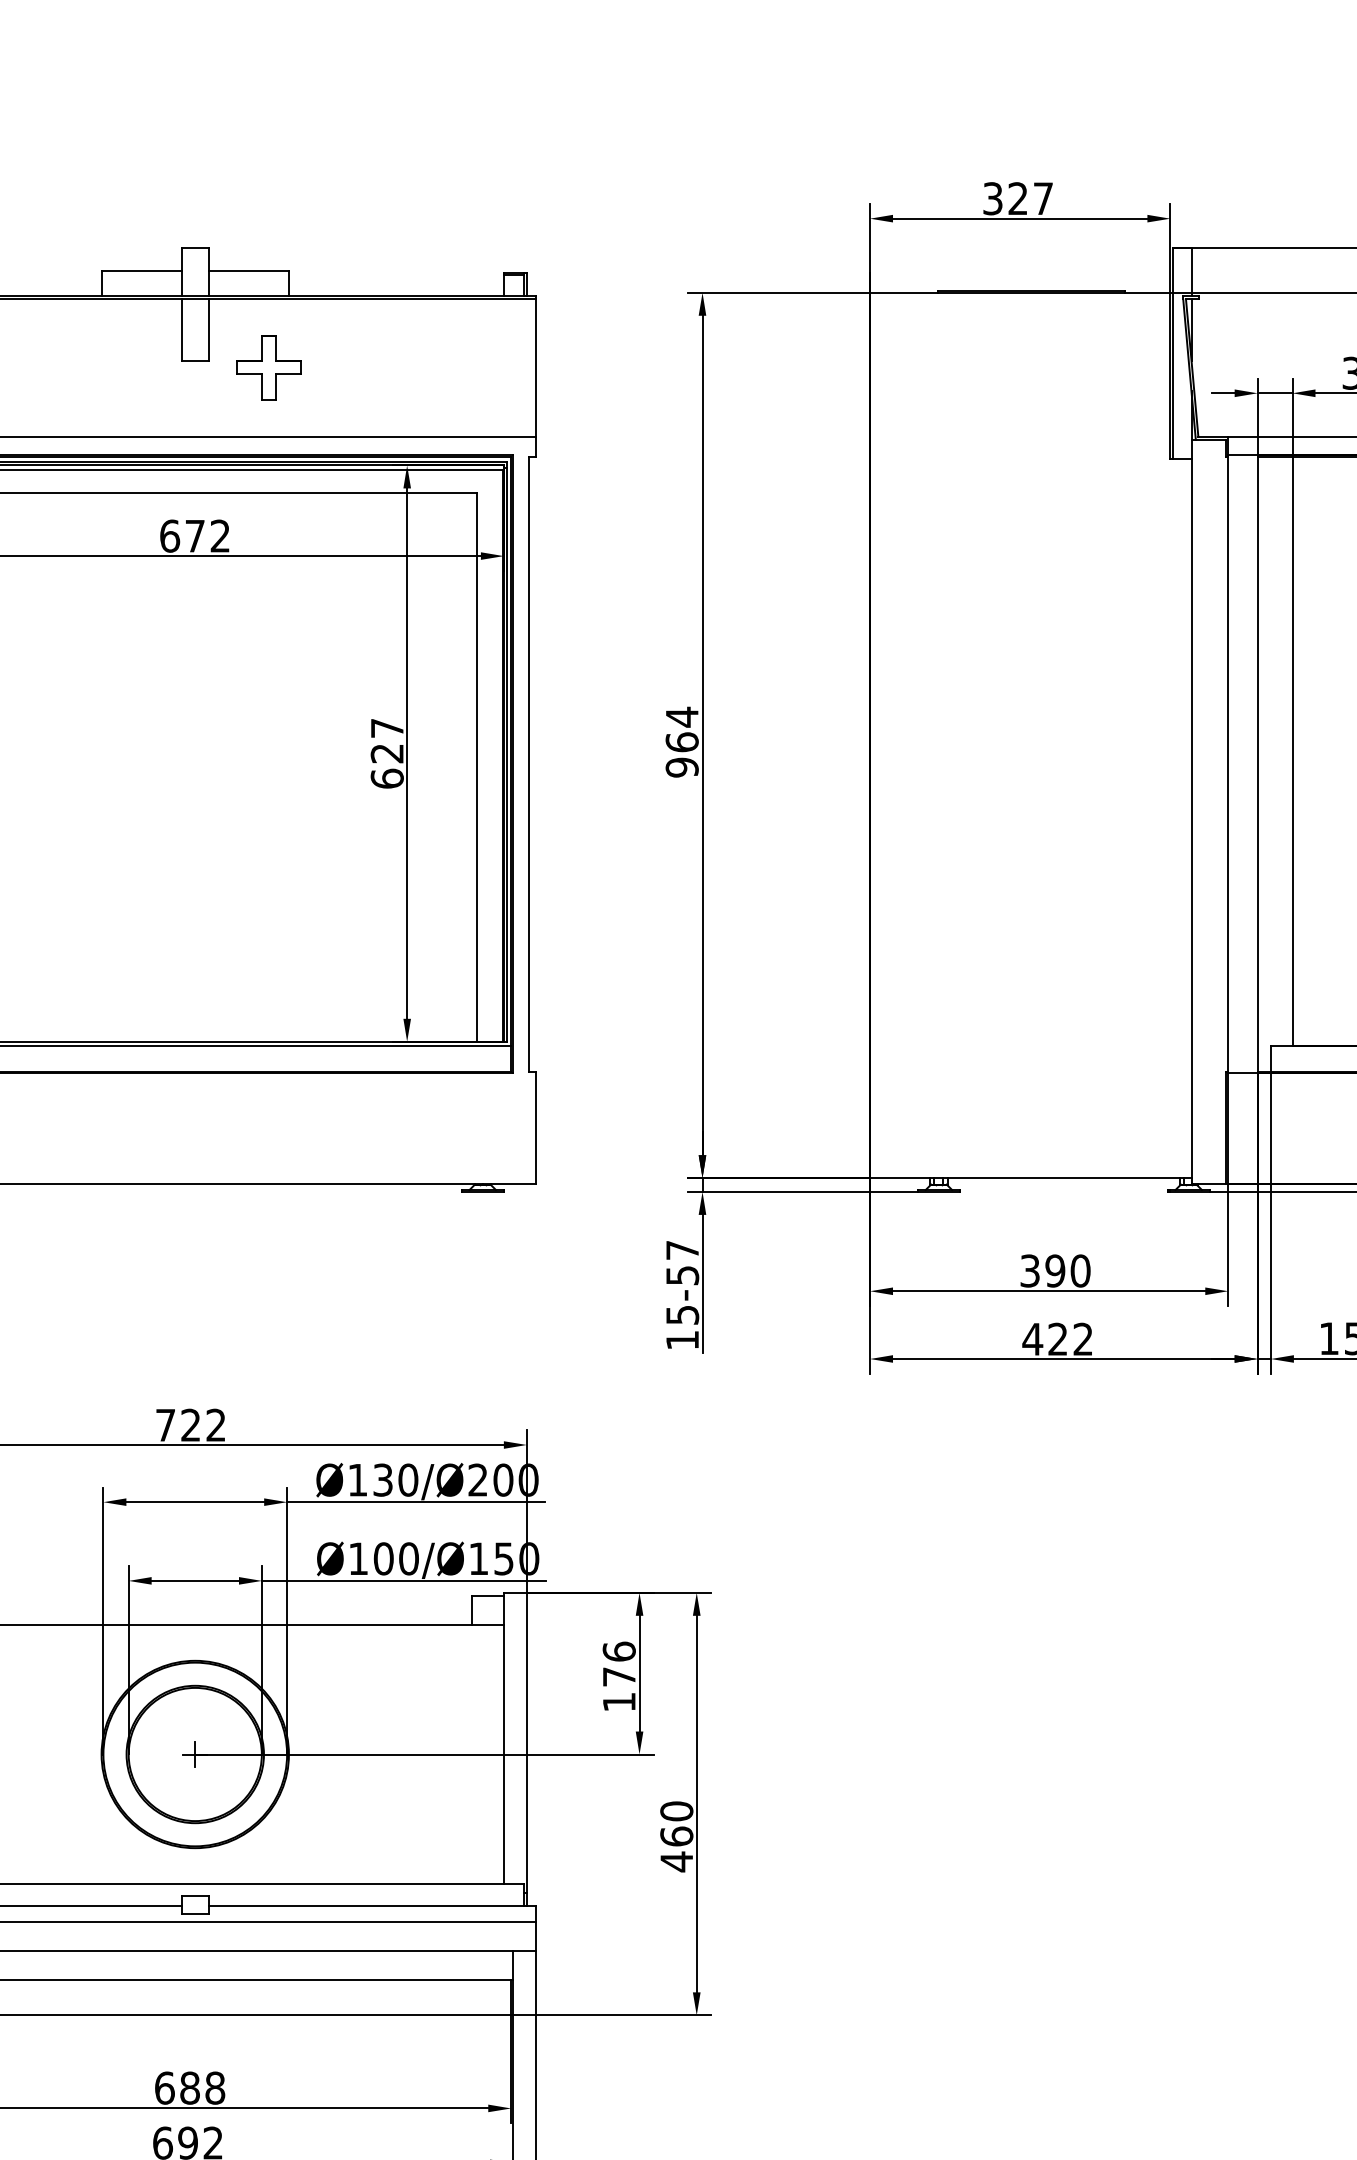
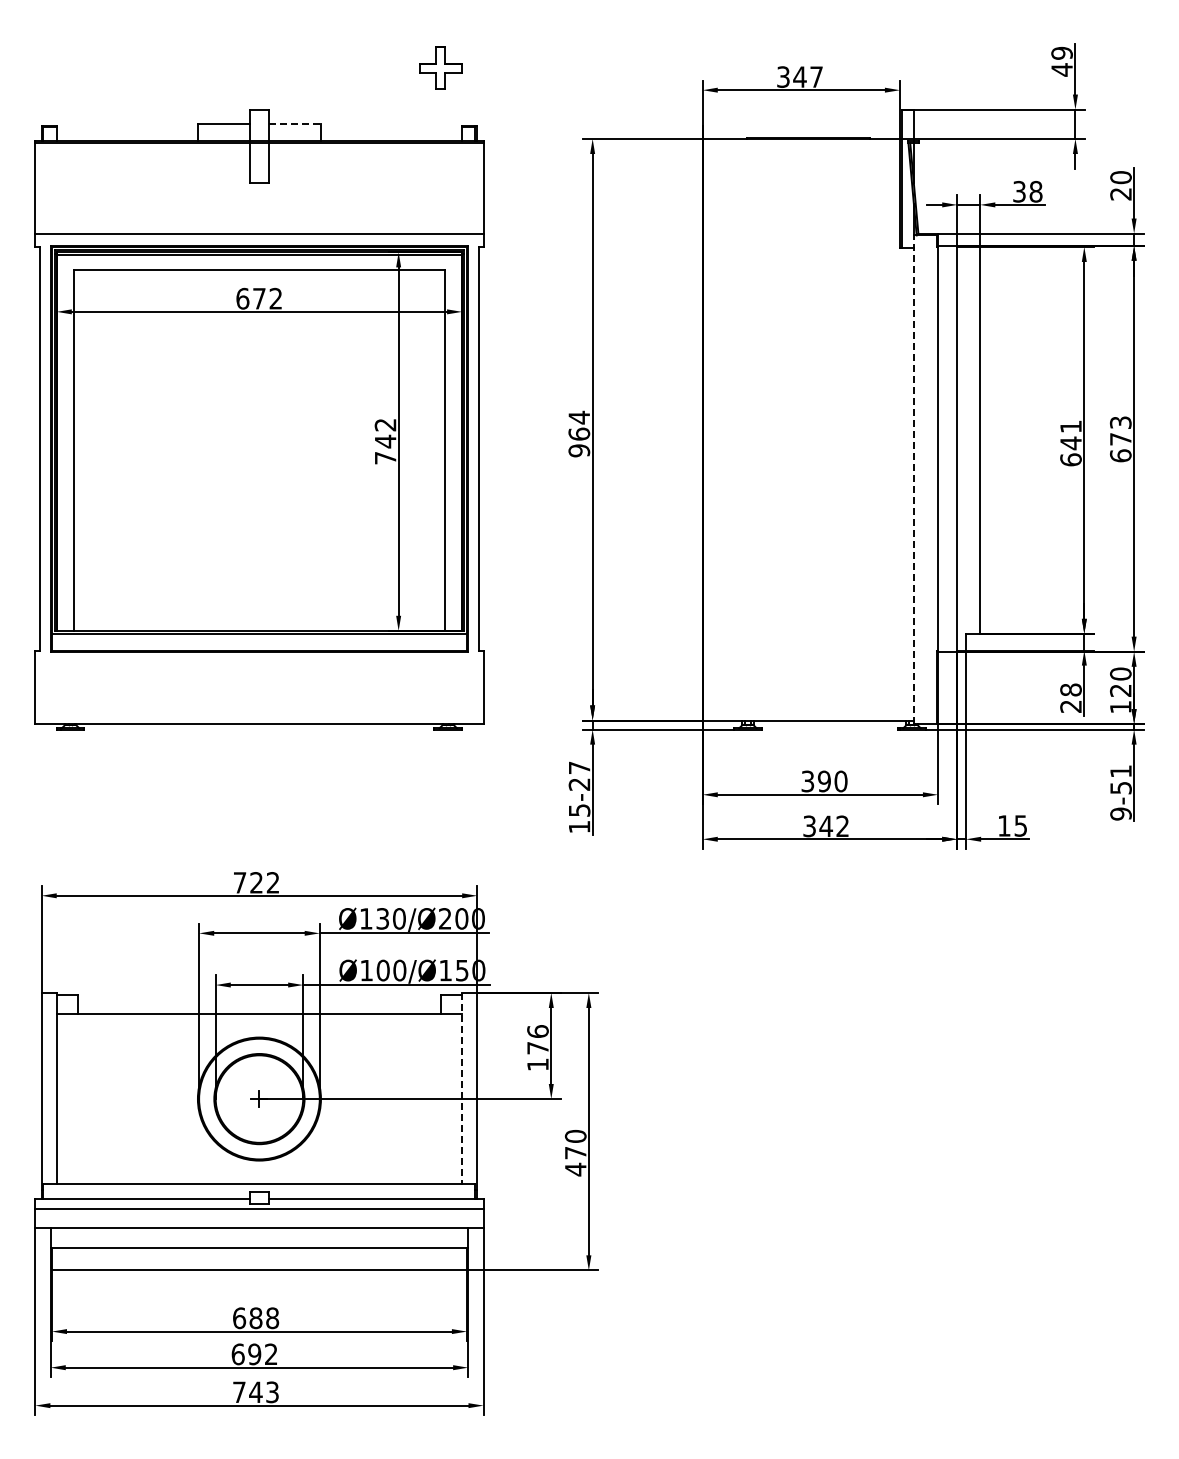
text: (1017, 197) -> (799, 76), 327 -> 347
line: (250, 270) -> (295, 124), solid -> dashed
part: (268, 366) -> (440, 67), moved
text: (387, 753) -> (385, 441), 627 -> 742
line: (1190, 811) -> (913, 479), solid -> dashed
text: (682, 1275) -> (579, 784), 15-57 -> 15-27
text: (1044, 1339) -> (817, 826), 422 -> 342
line: (504, 1738) -> (462, 1088), solid -> dashed
text: (676, 1835) -> (575, 1152), 460 -> 470

